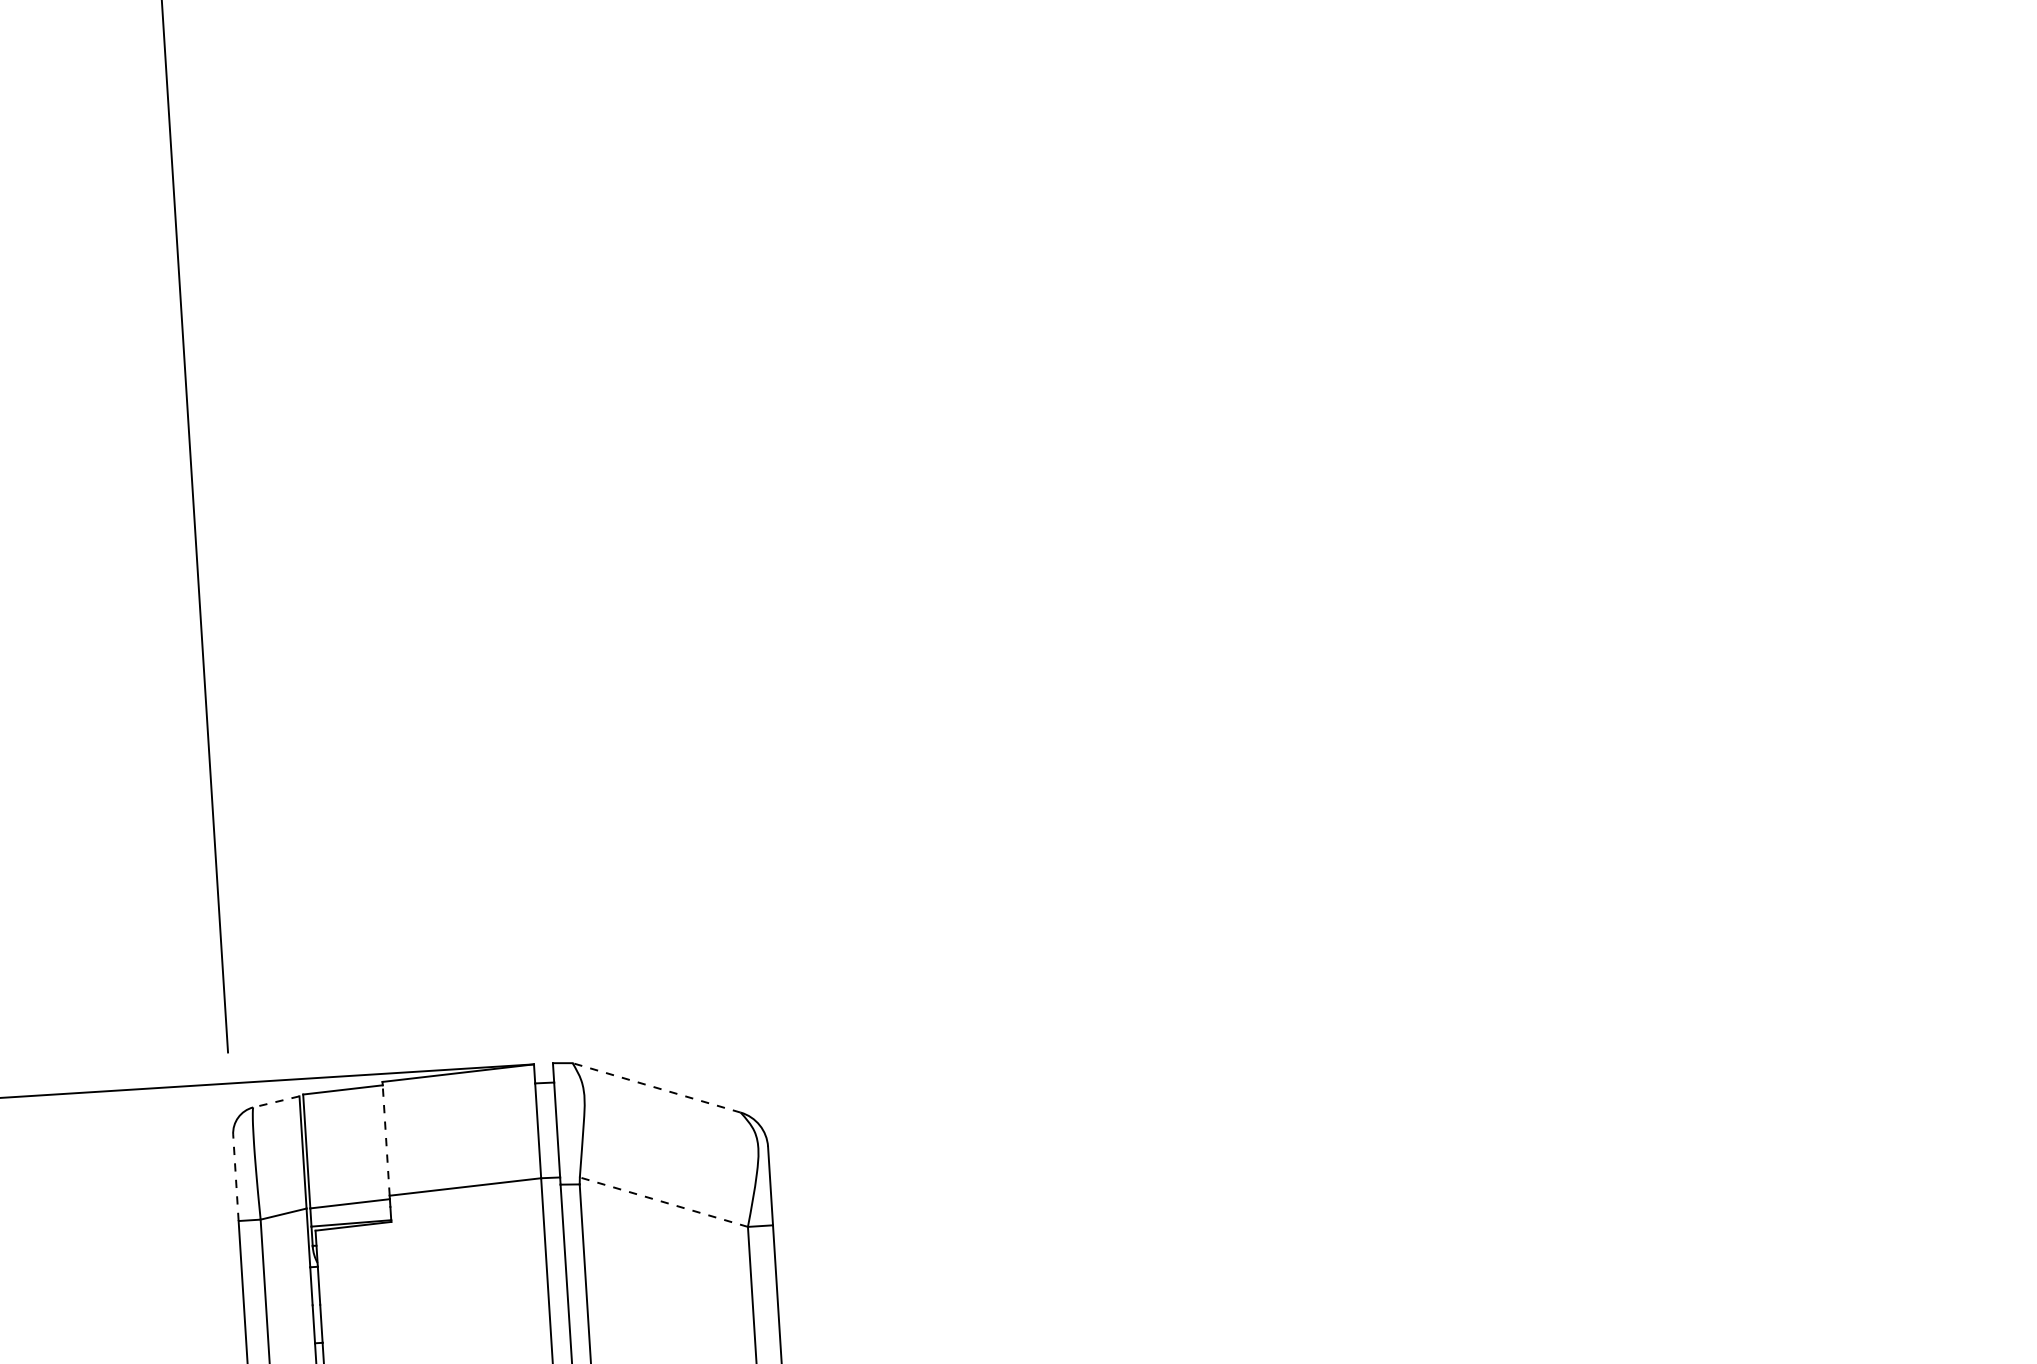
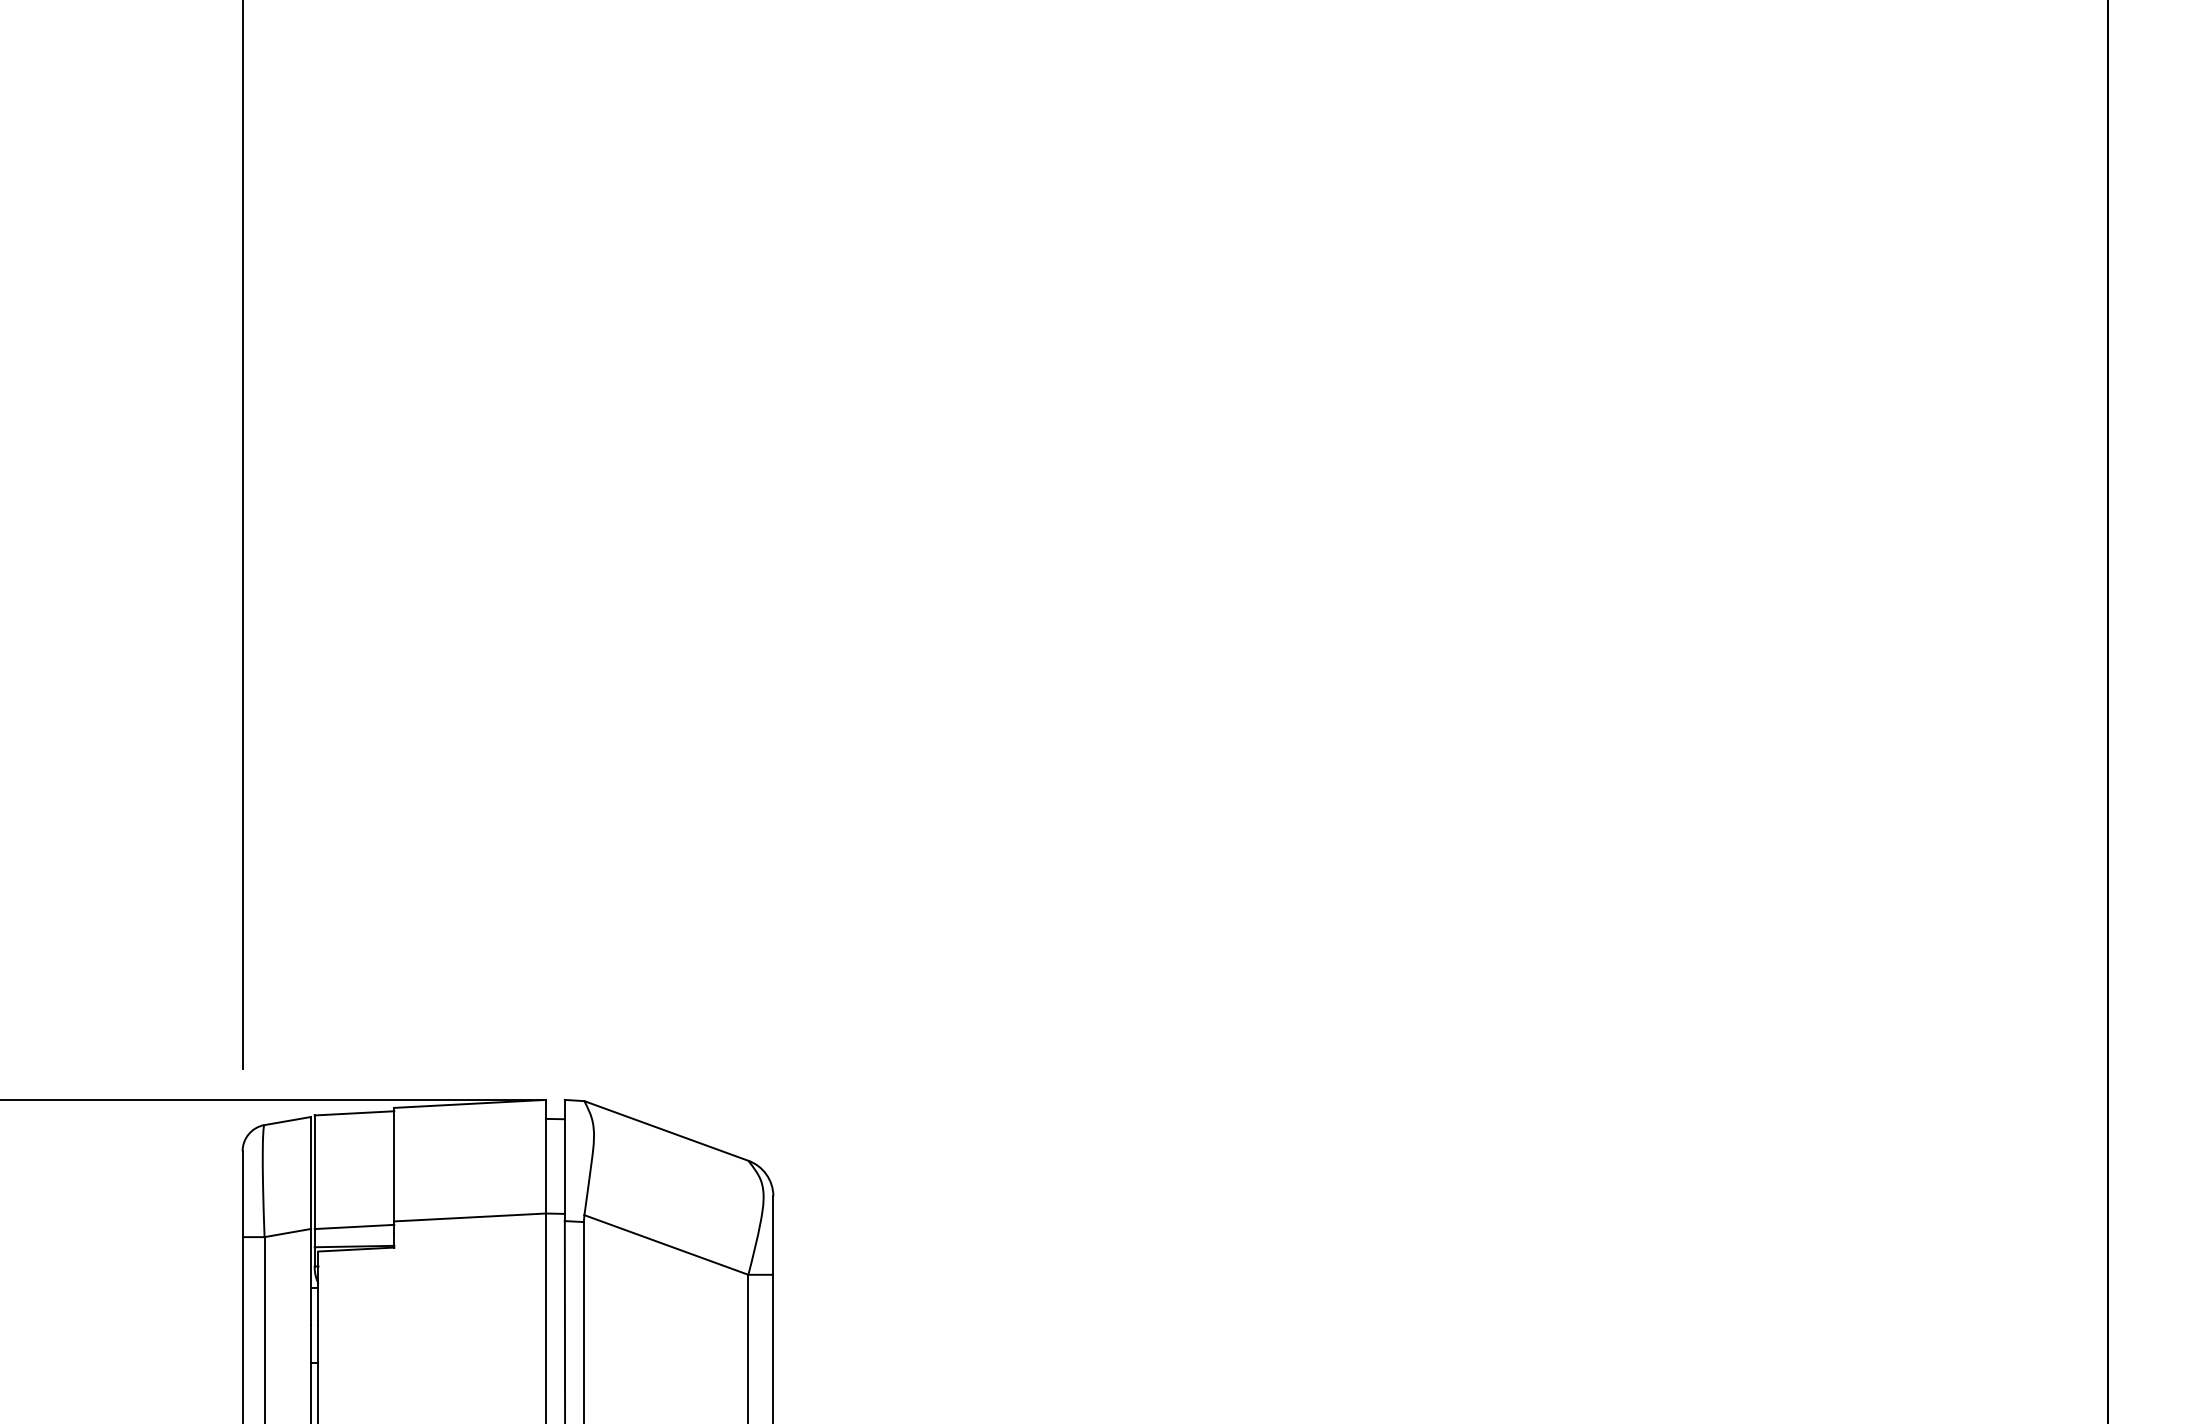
line: (655, 1087) -> (665, 1130), dashed -> solid
line: (276, 1102) -> (287, 1121), dashed -> solid
line: (386, 1139) -> (394, 1165), dashed -> solid
line: (235, 1178) -> (242, 1194), dashed -> solid
line: (662, 1201) -> (665, 1244), dashed -> solid

